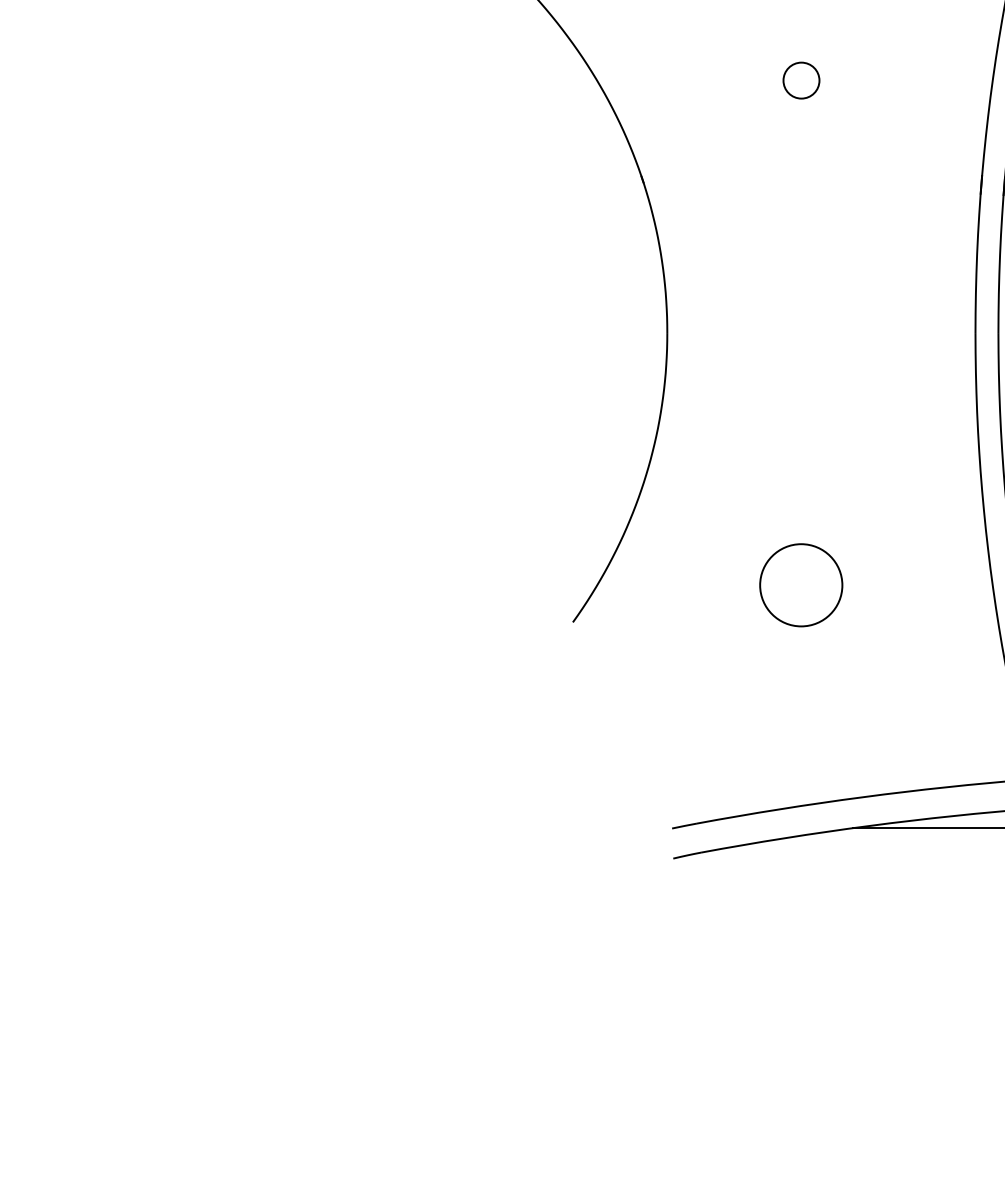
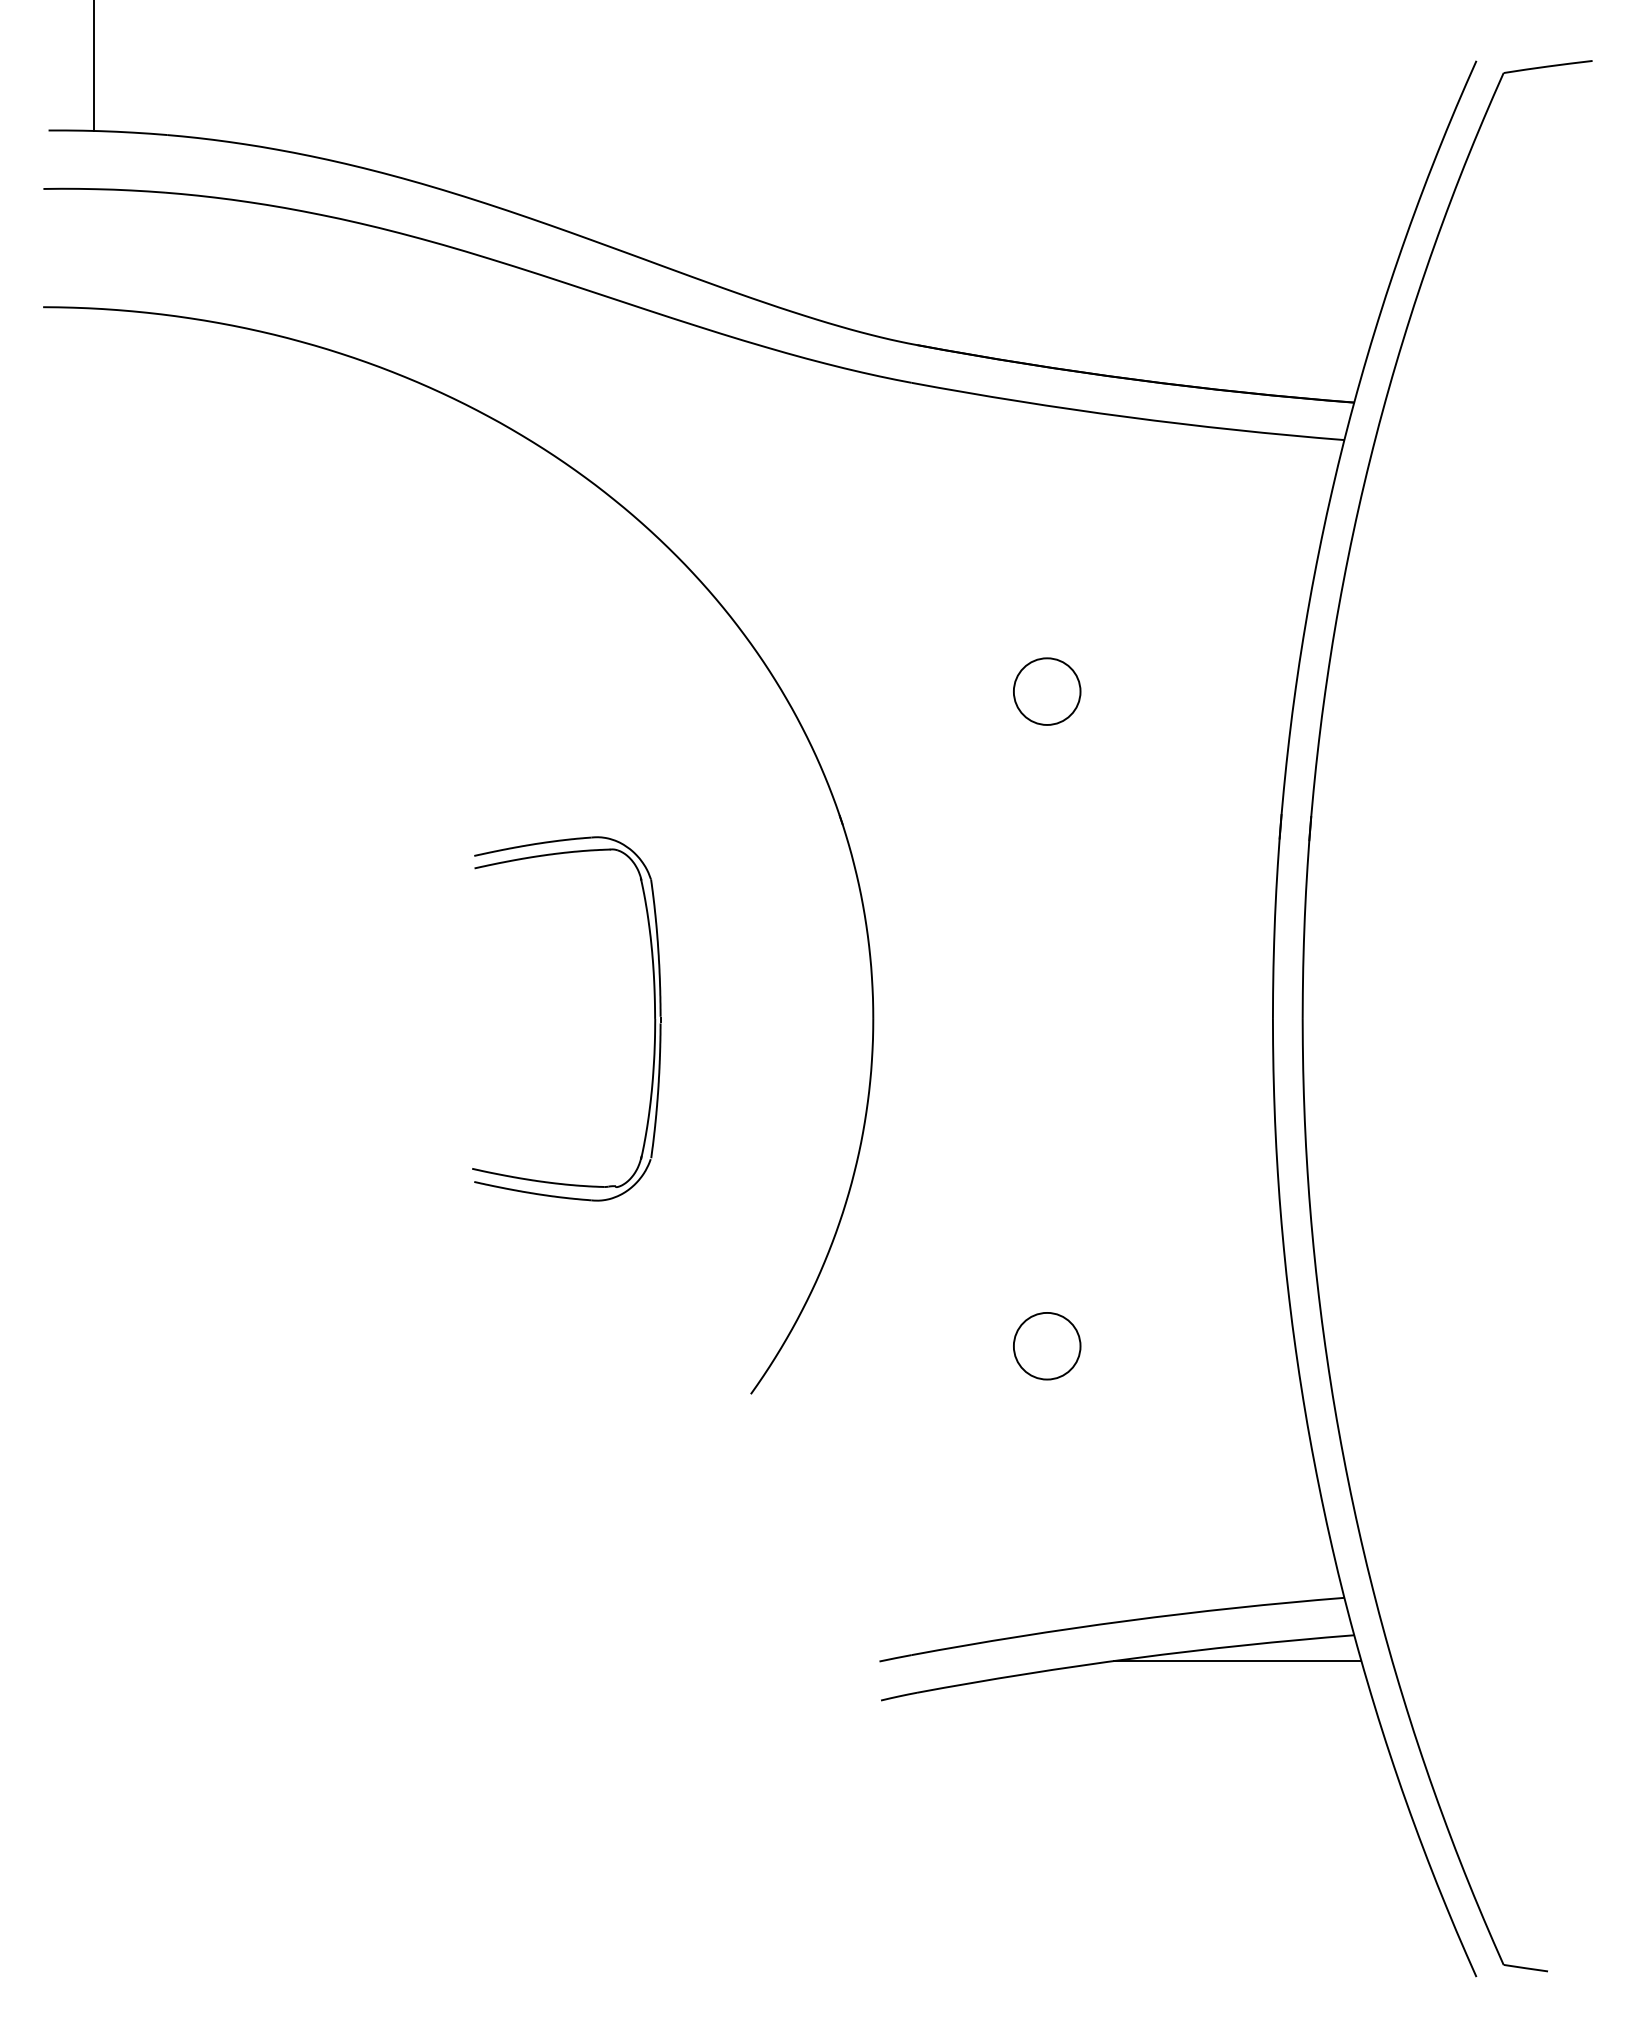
part: (801, 80) -> (1047, 691), size x1.43
part: (498, 332) -> (654, 1018), added
part: (801, 585) -> (1047, 1346), size x0.62

